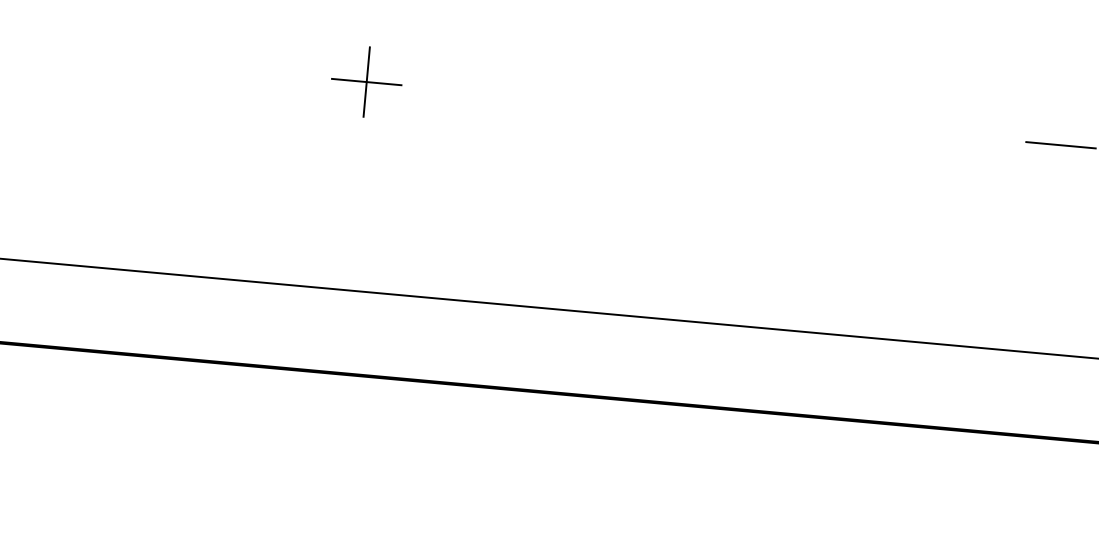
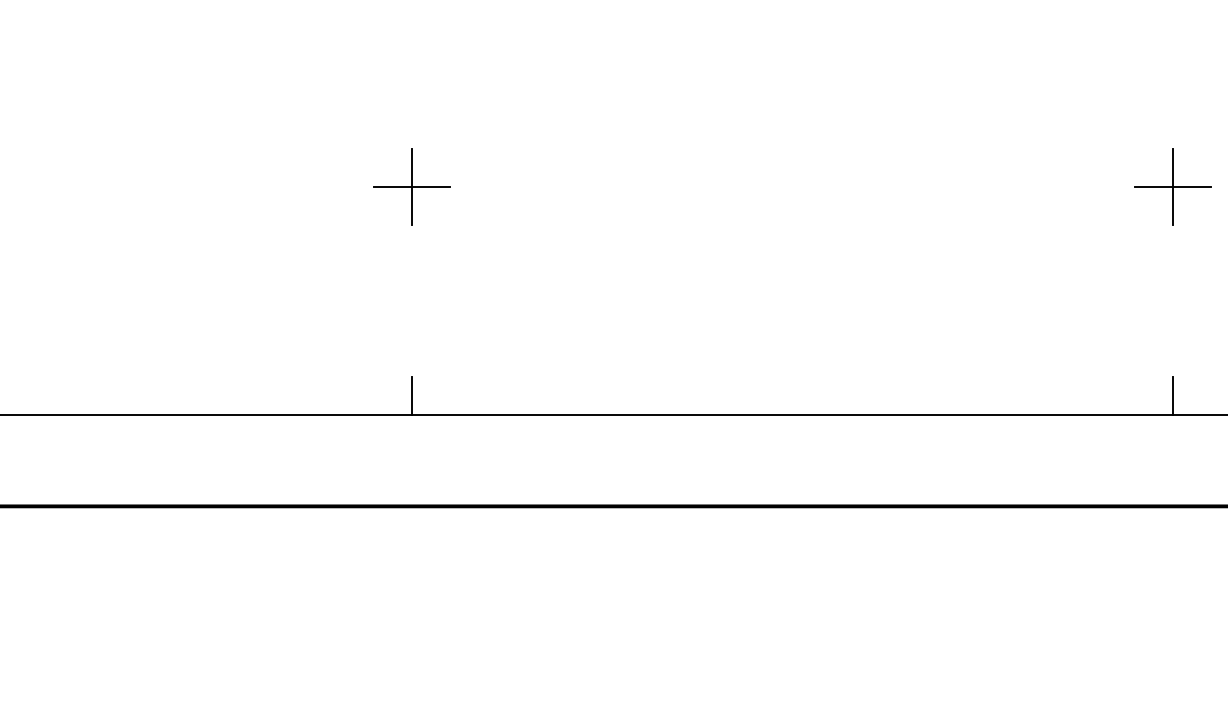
line: (1060, 144) -> (1172, 186), added
line: (349, 273) -> (411, 396), added
line: (1043, 336) -> (1172, 396), added

